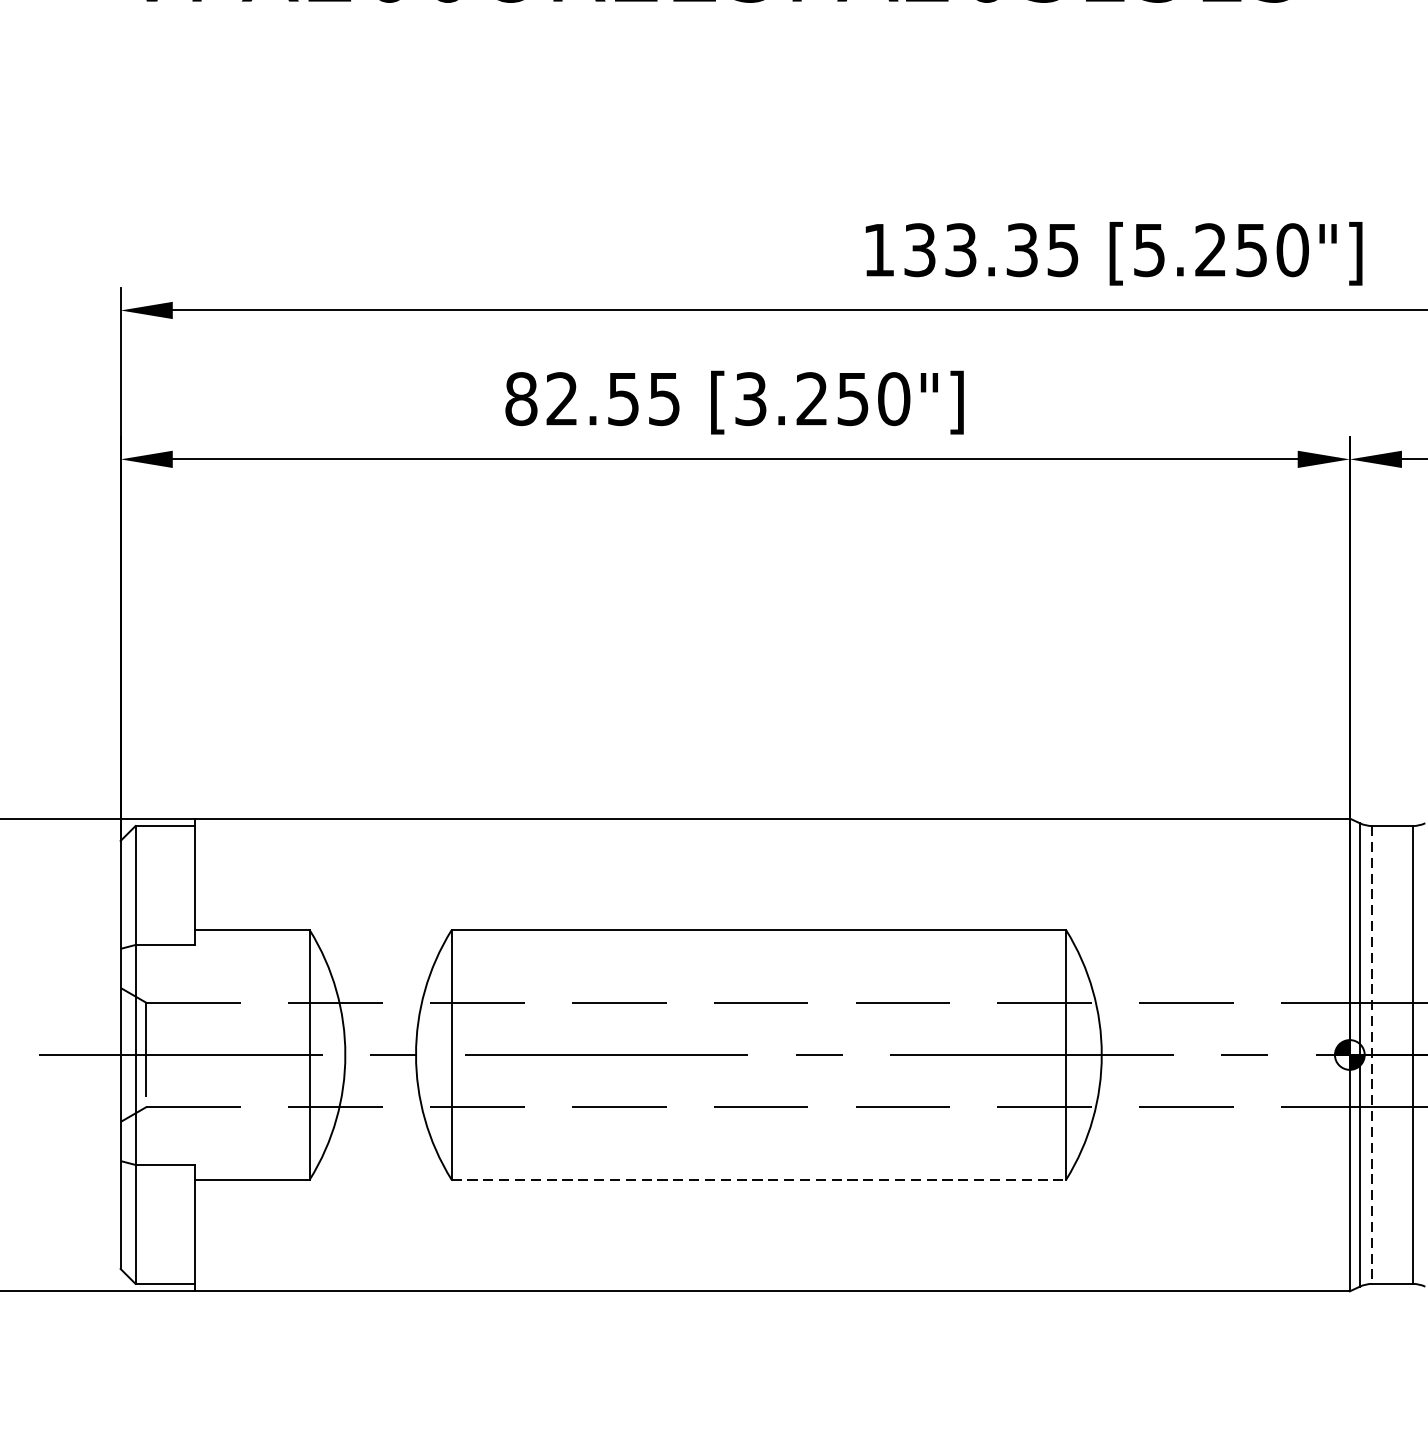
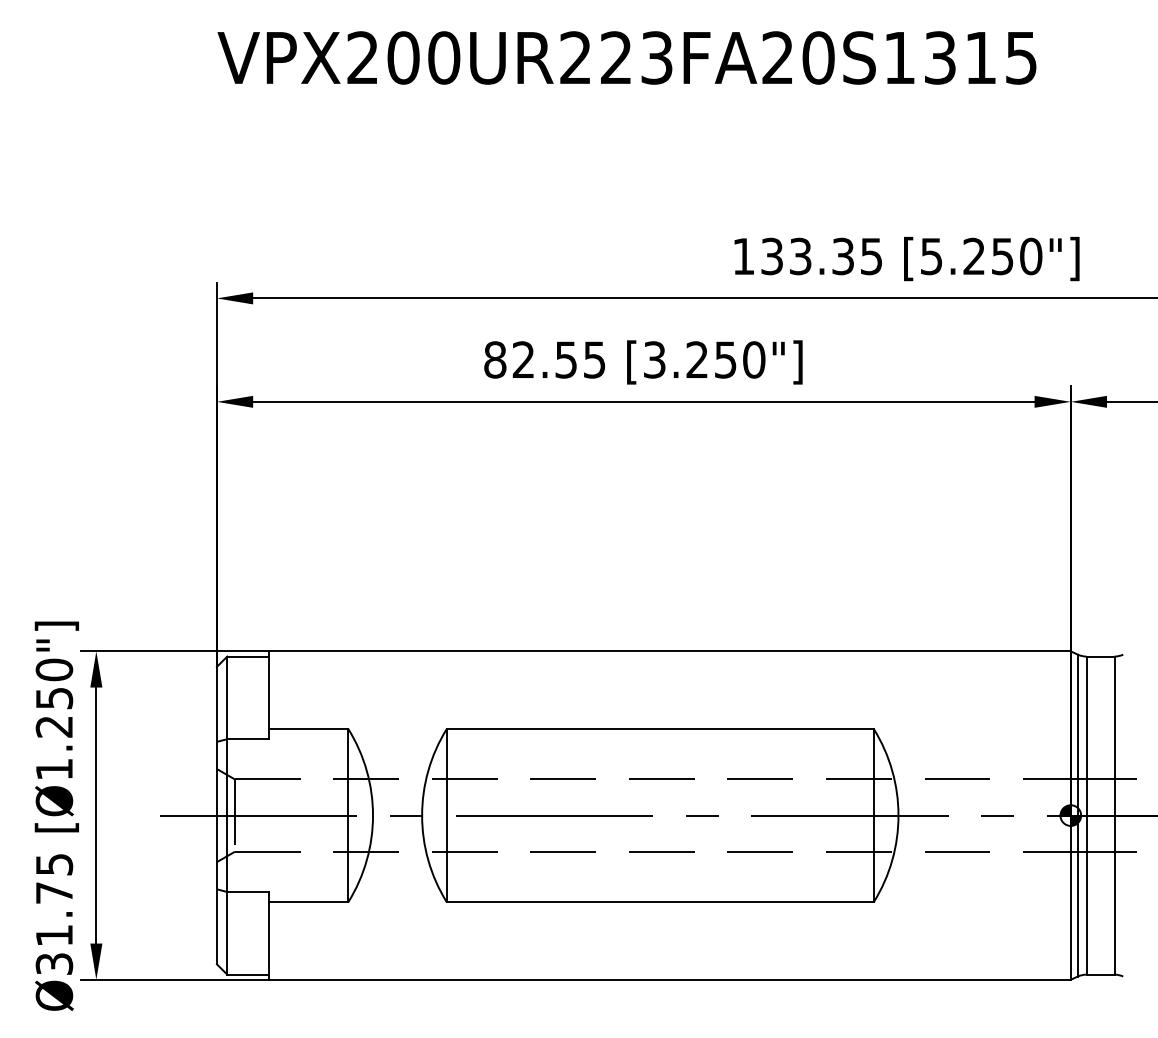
line: (1372, 1056) -> (1086, 816), dashed -> solid
line: (759, 1180) -> (660, 902), dashed -> solid

